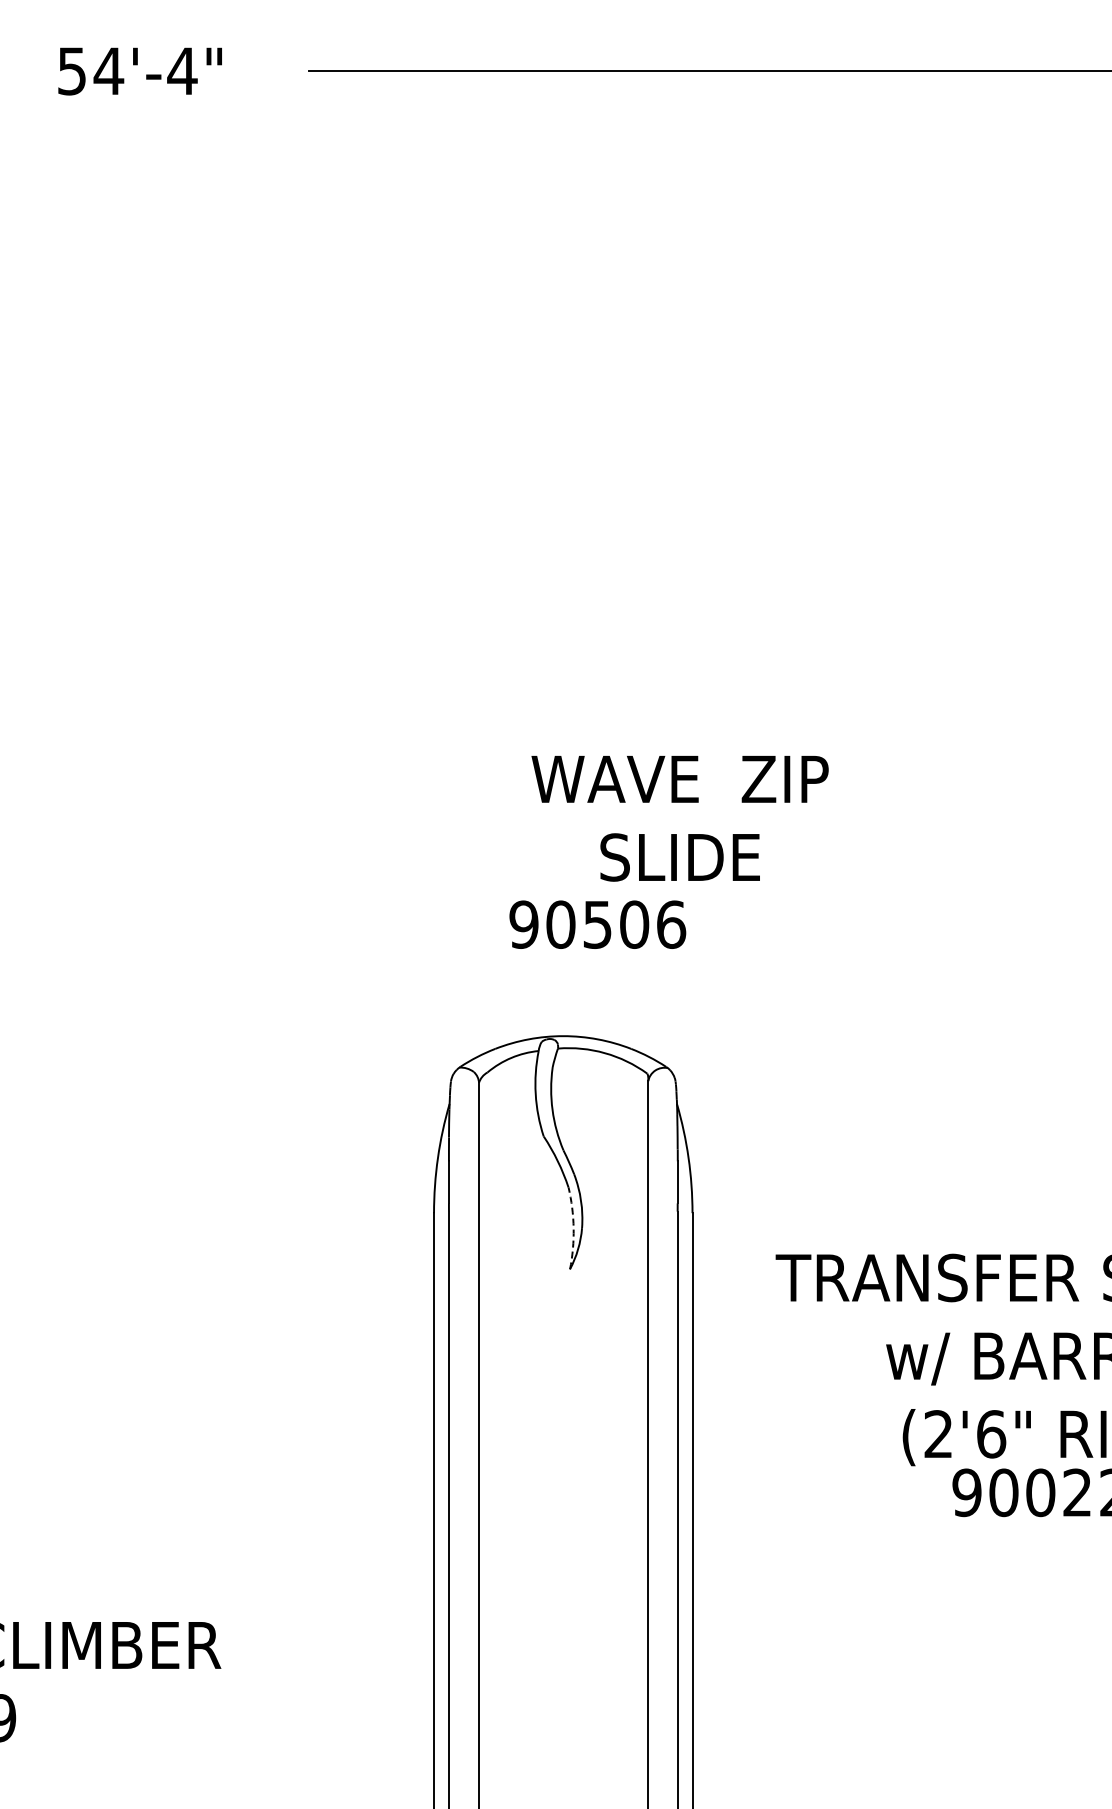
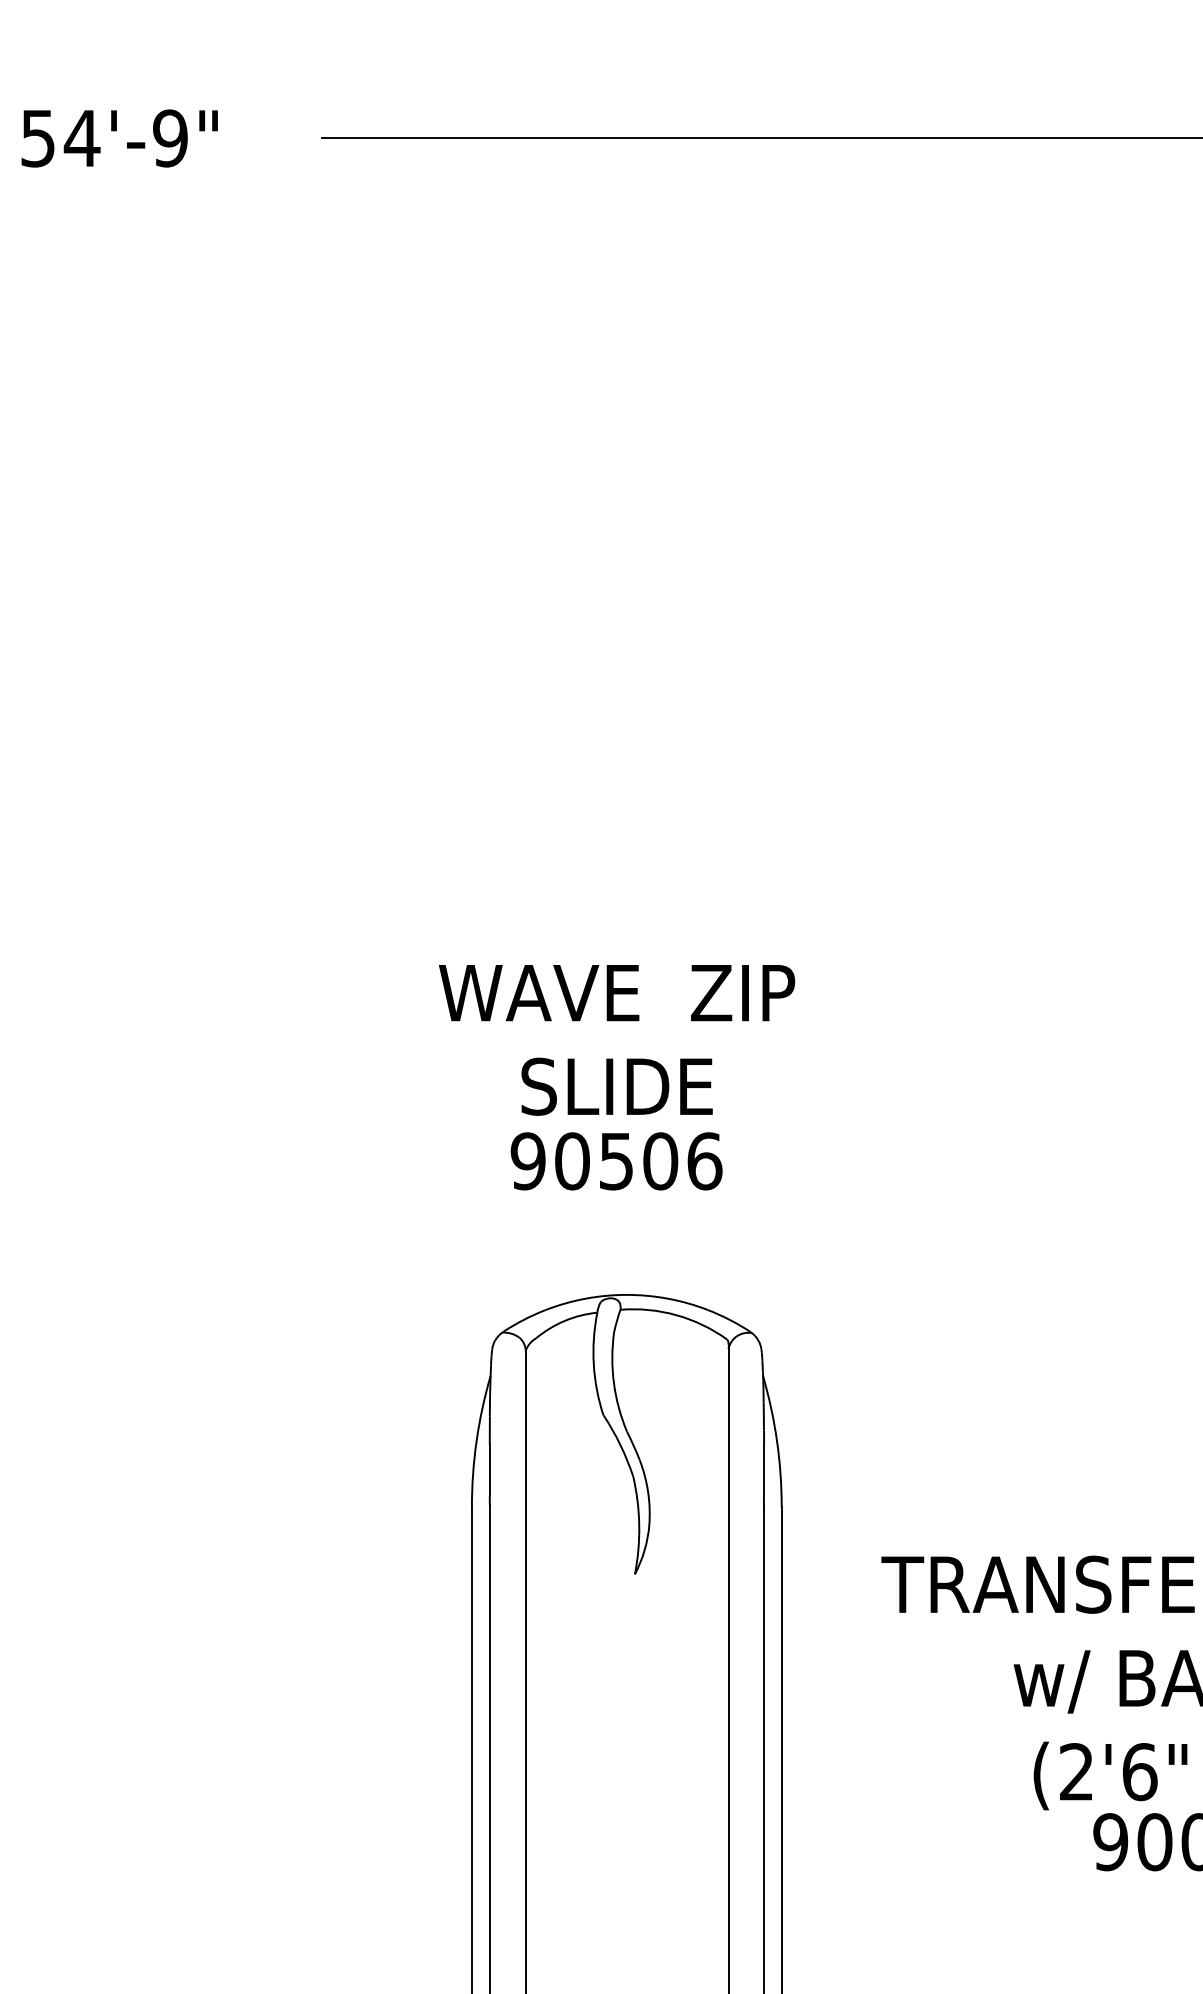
text: (182, 71) -> (170, 138), 54'-4" -> 54'-9"
text: (679, 818) -> (616, 1040), moved
text: (597, 924) -> (616, 1161), moved
arc: (573, 1228) -> (639, 1525), dashed -> solid

